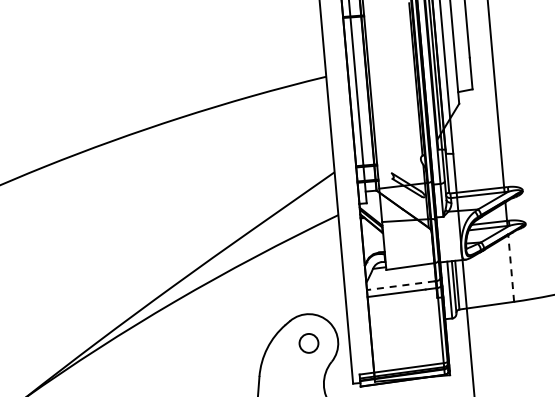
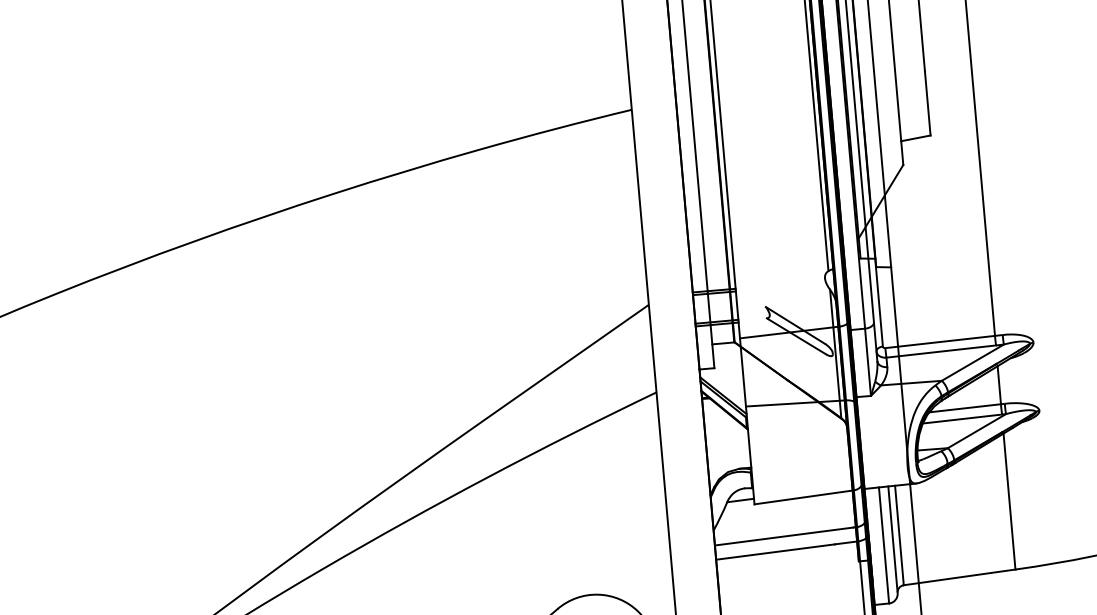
line: (511, 268) -> (1010, 501), dashed -> solid
line: (400, 285) -> (783, 536), dashed -> solid

